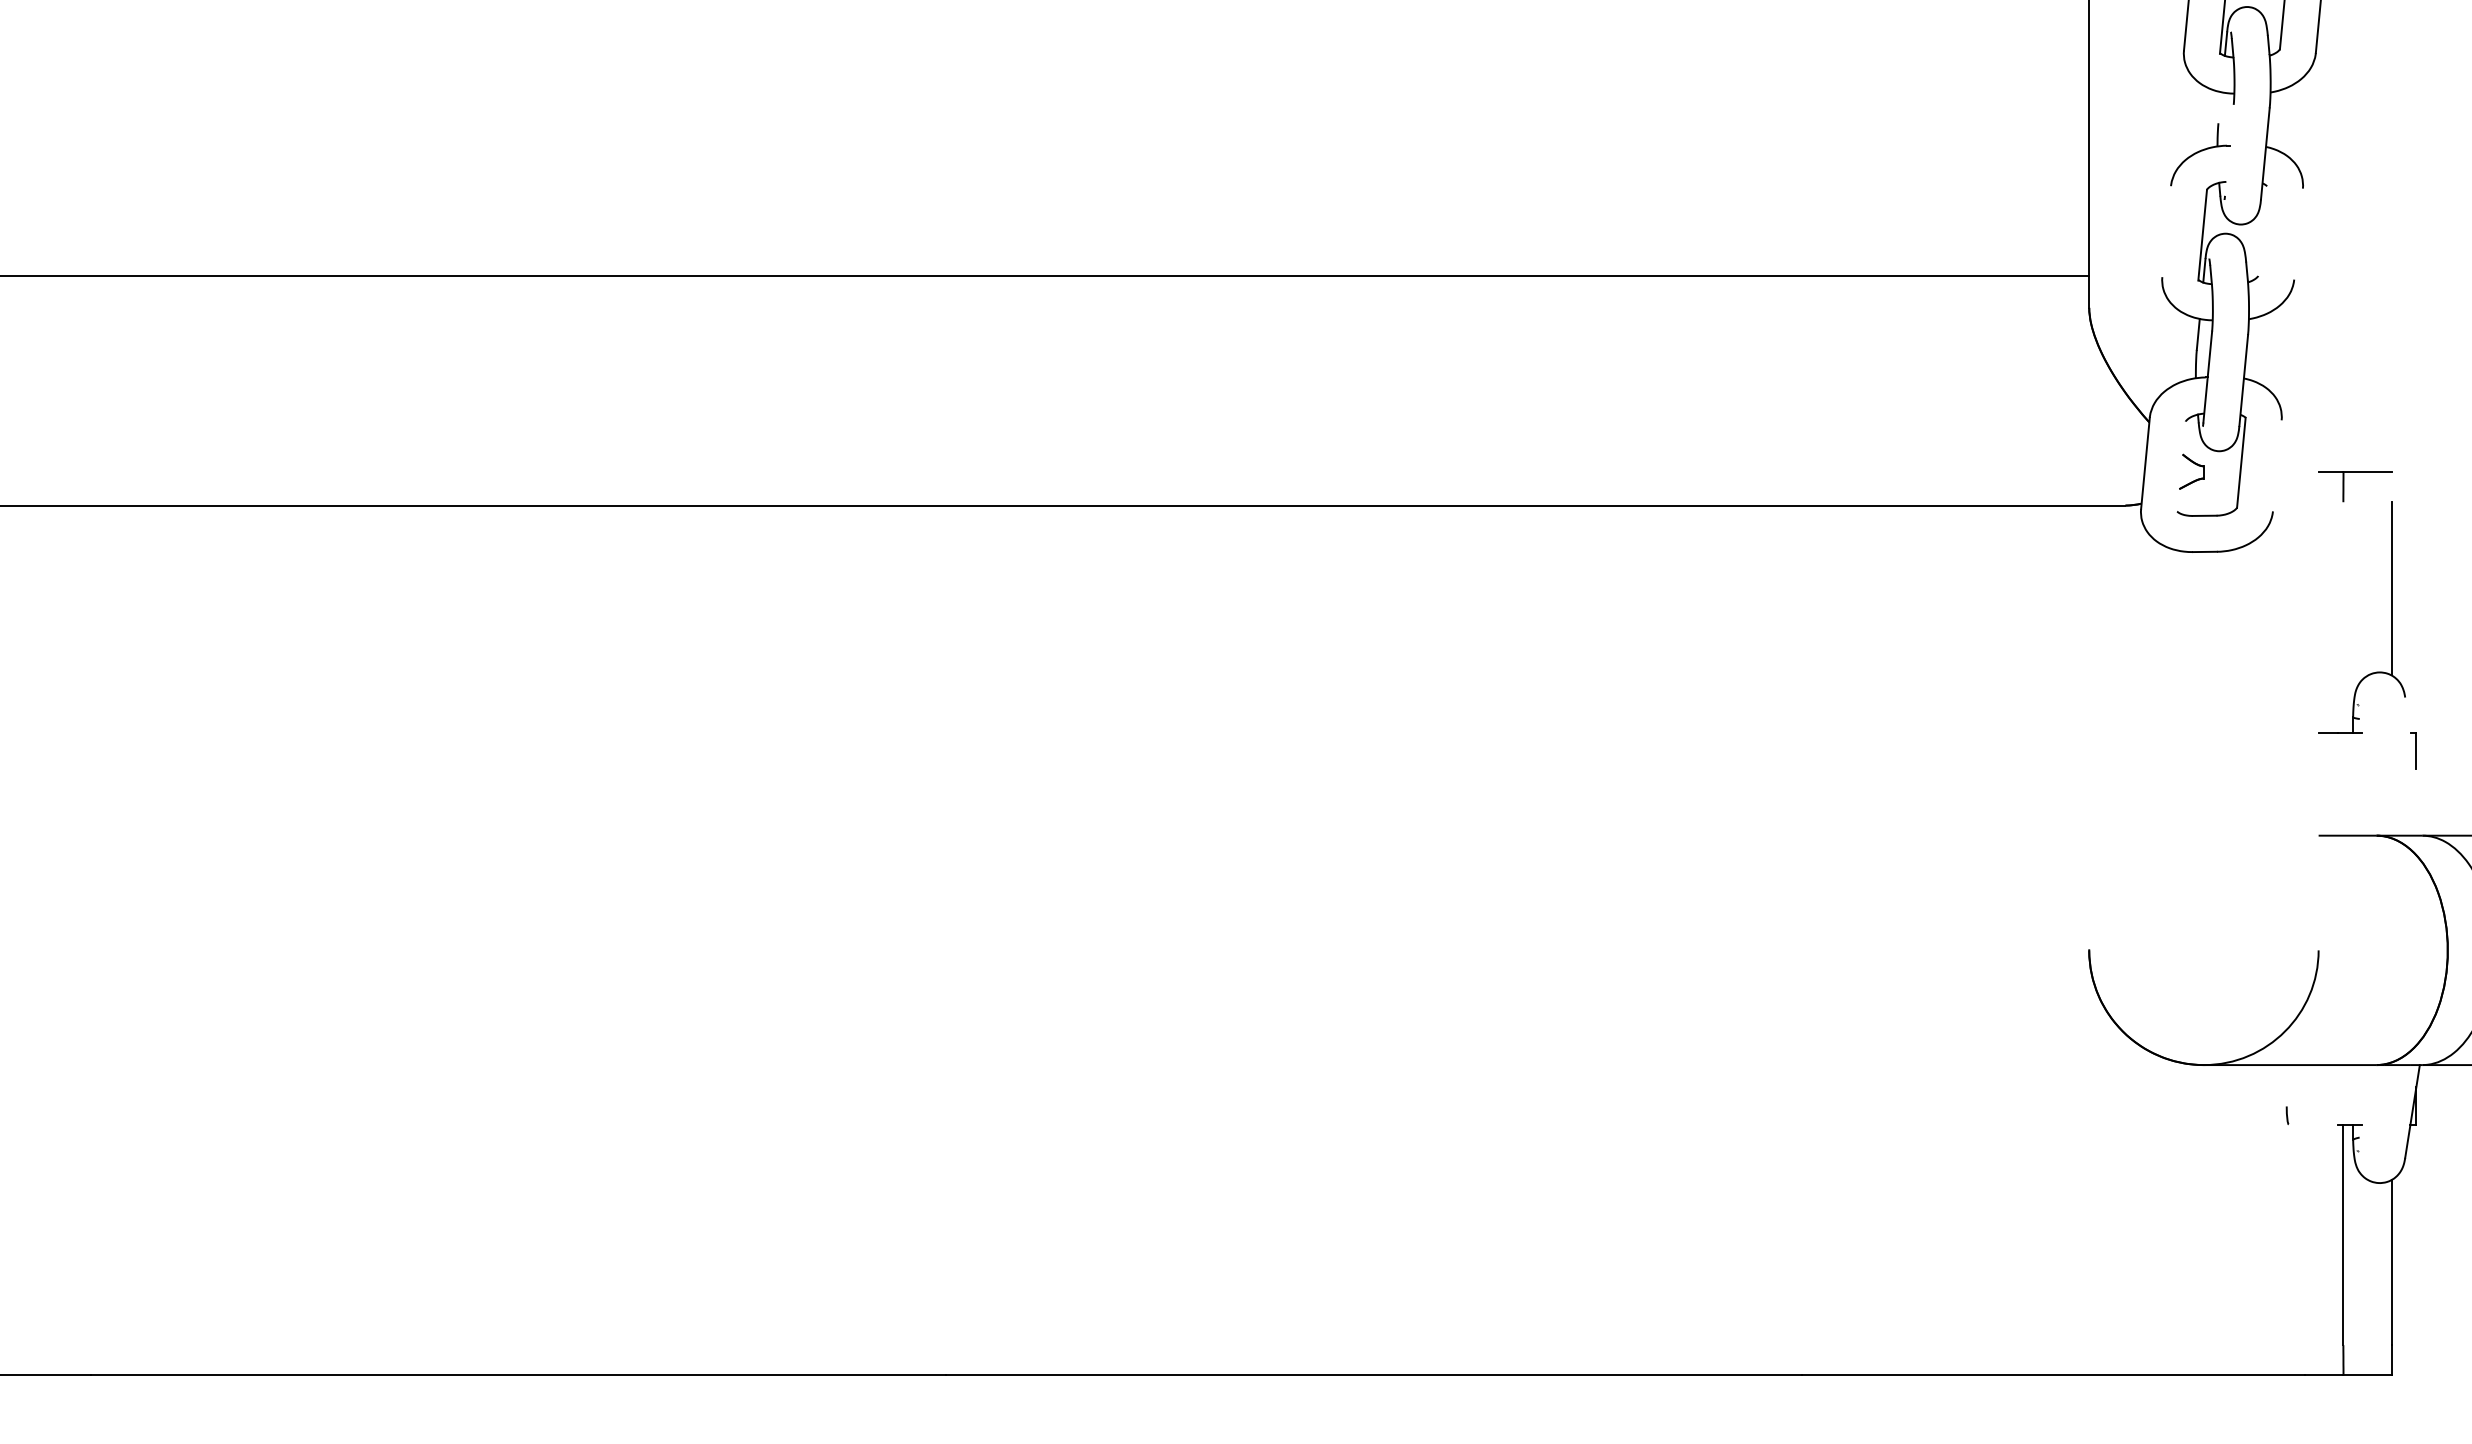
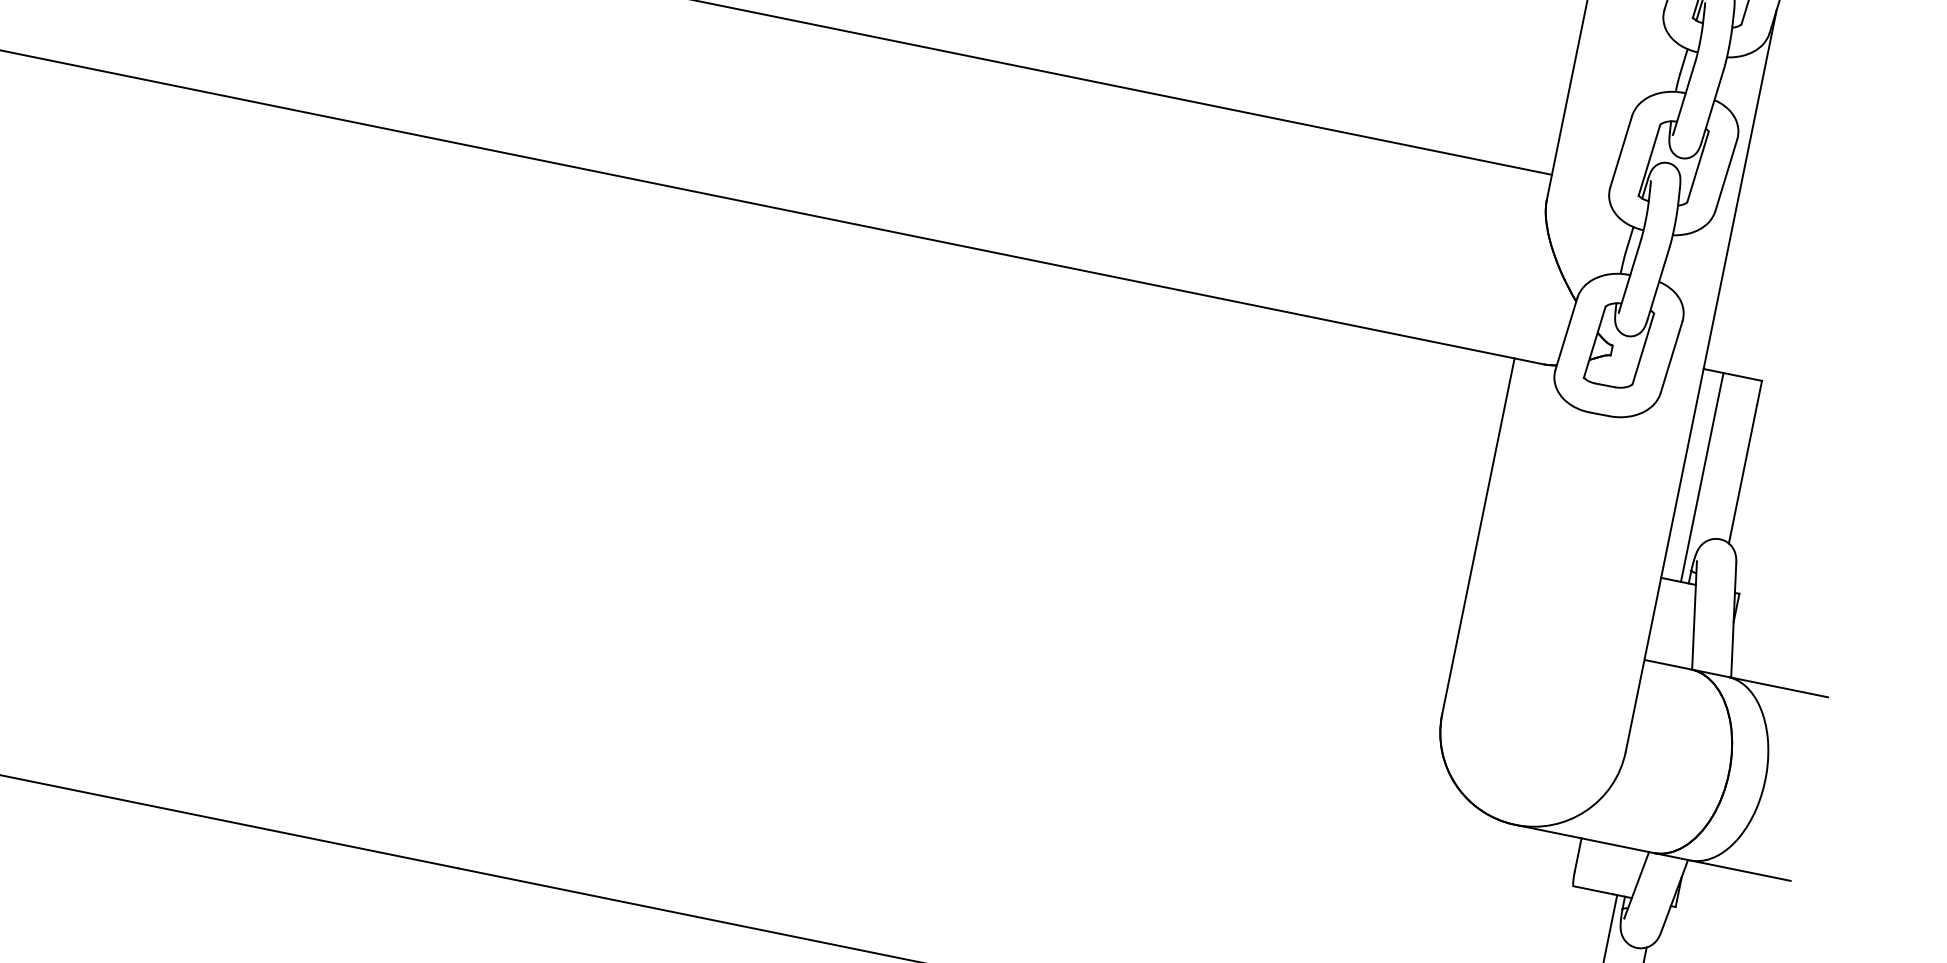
line: (2219, 107) -> (1683, 61), added
line: (2229, 149) -> (1684, 96), added
line: (2166, 231) -> (1621, 151), added
line: (2262, 231) -> (1697, 167), added
line: (2298, 233) -> (1726, 174), added
line: (2276, 465) -> (1671, 356), added
line: (2181, 466) -> (1594, 342), added
line: (2318, 487) -> (1701, 381), added
line: (2391, 487) -> (1759, 393), added
line: (2343, 617) -> (1699, 489), added
line: (2089, 727) -> (1478, 536), added
line: (2416, 766) -> (1734, 620), added
line: (2367, 769) -> (1694, 614), added
line: (2286, 1085) -> (1578, 854), added
line: (2364, 1107) -> (1636, 884), added
line: (2313, 1124) -> (1593, 890), added

